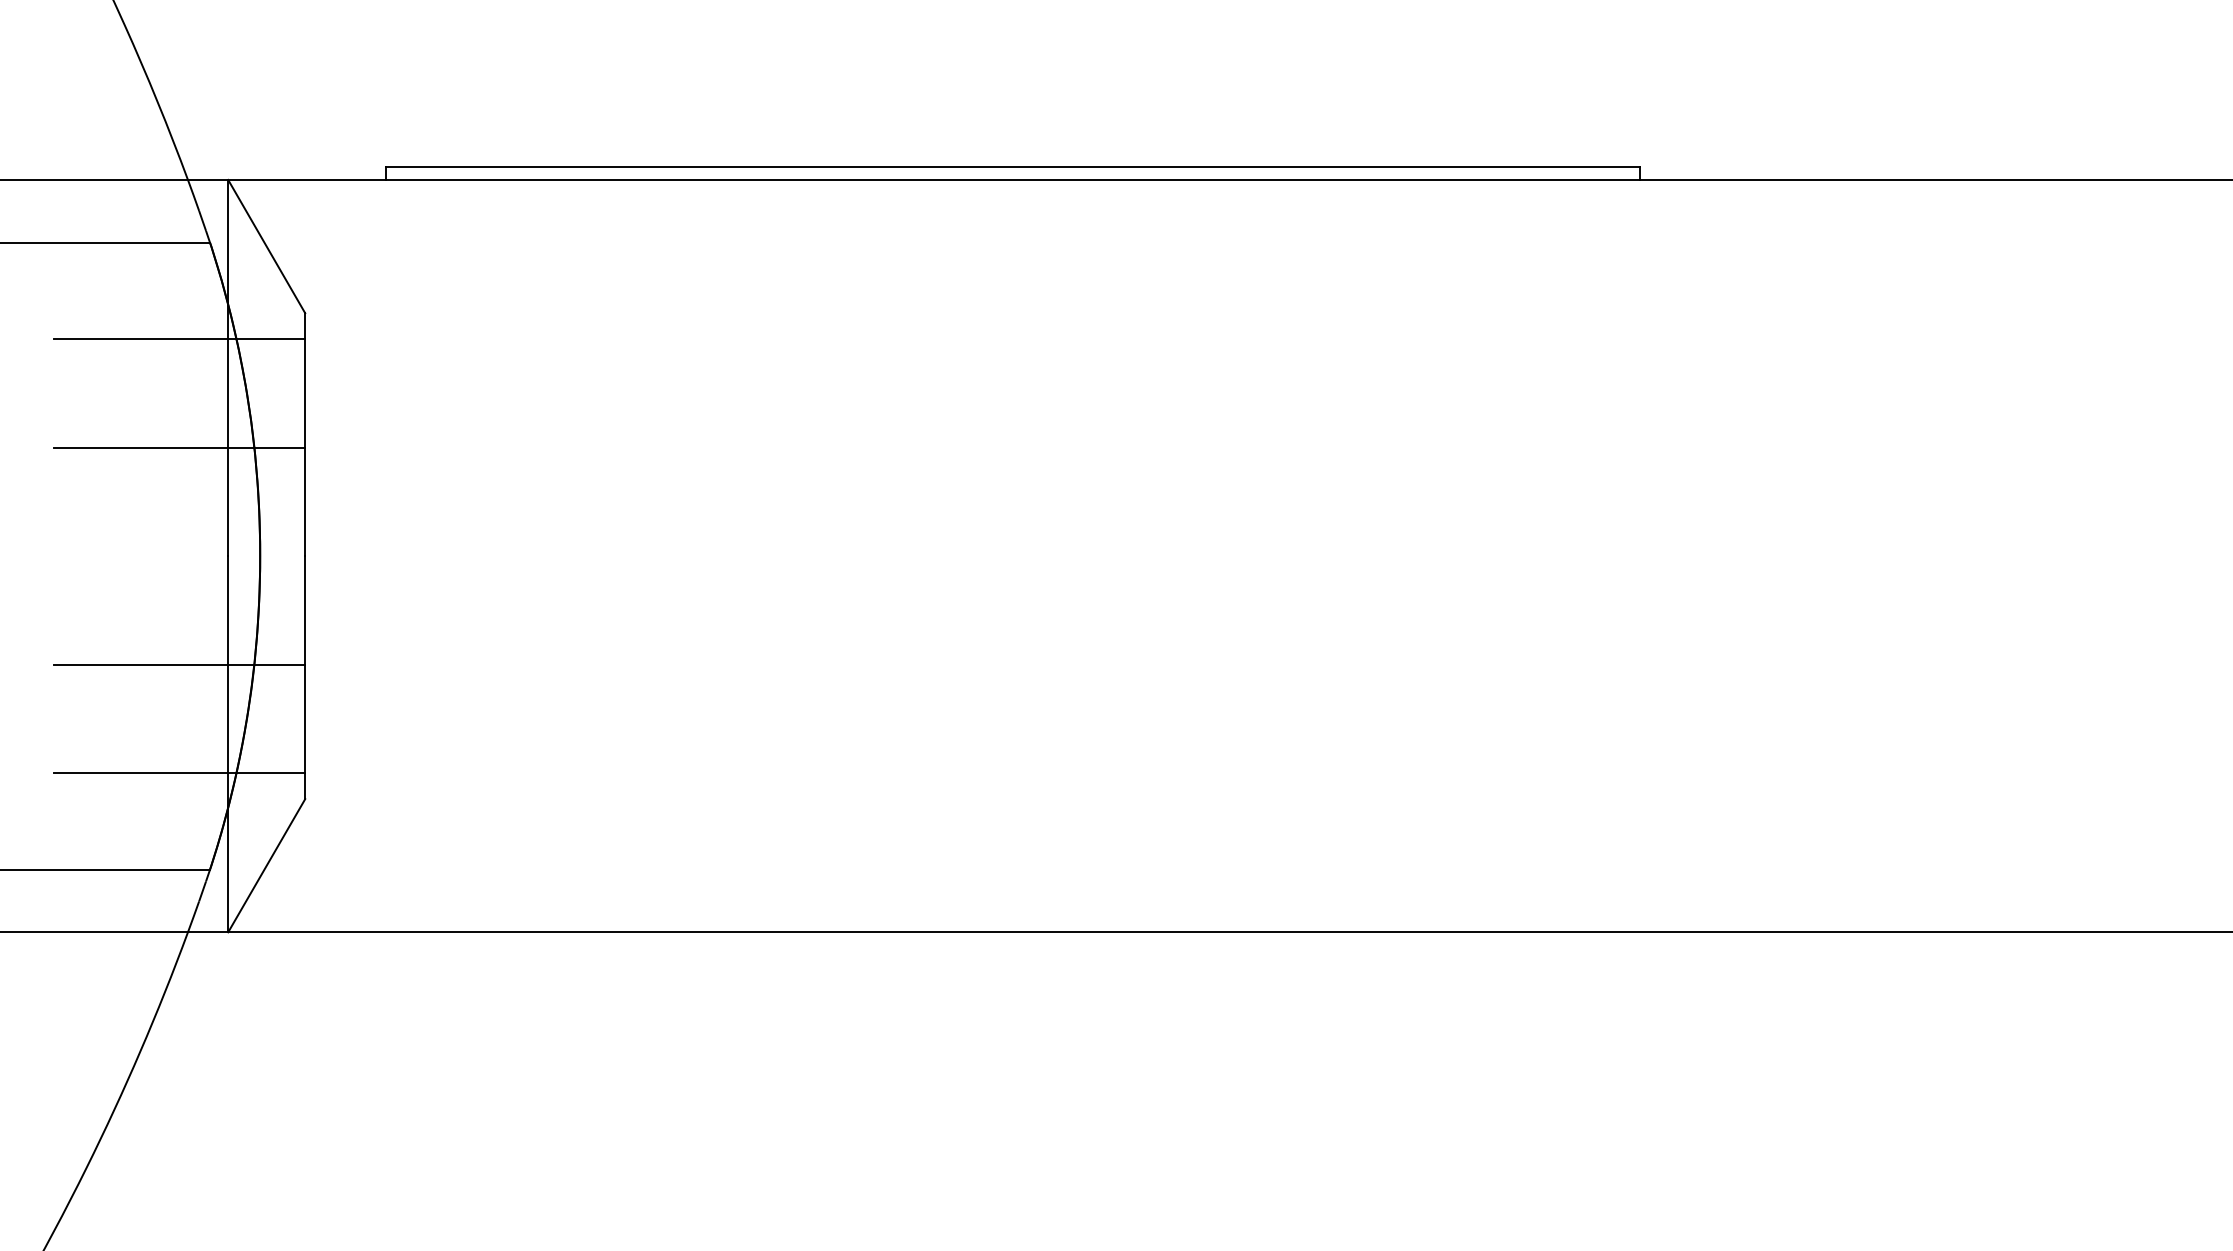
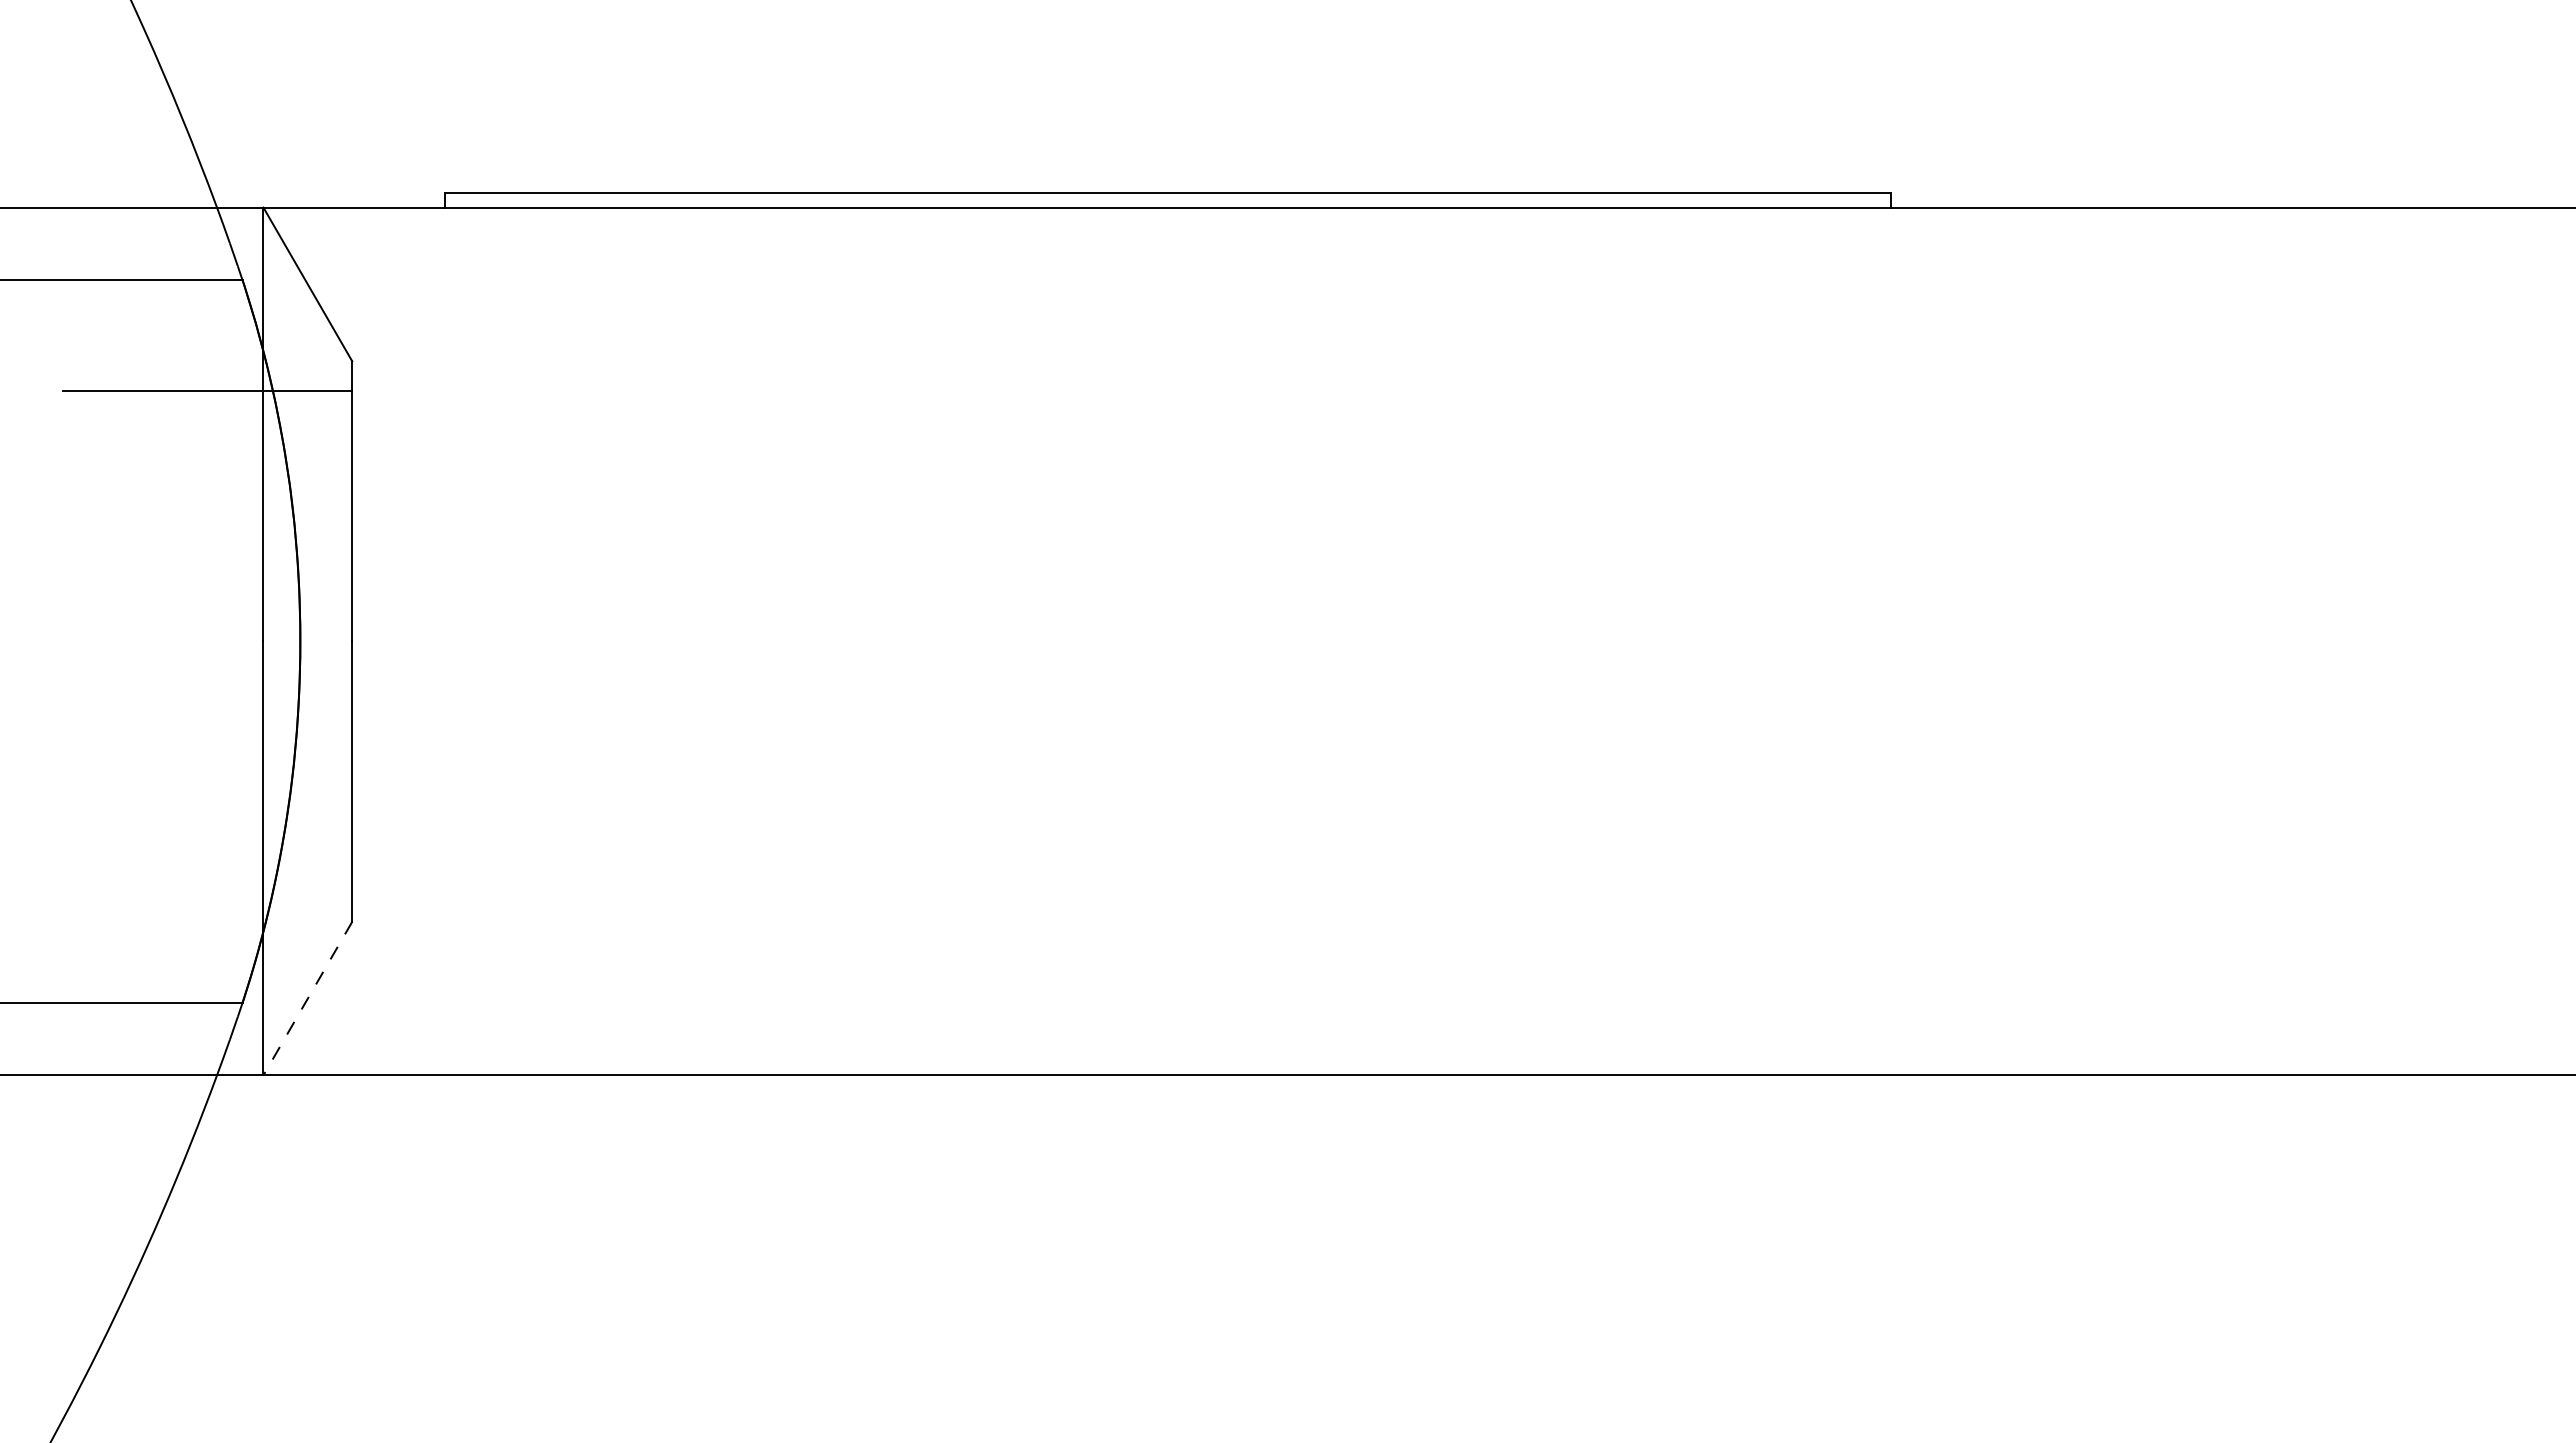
line: (179, 447) -> (207, 516), removed
line: (179, 664) -> (207, 766), removed
line: (179, 772) -> (207, 891), removed
line: (266, 865) -> (307, 998), solid -> dashed

